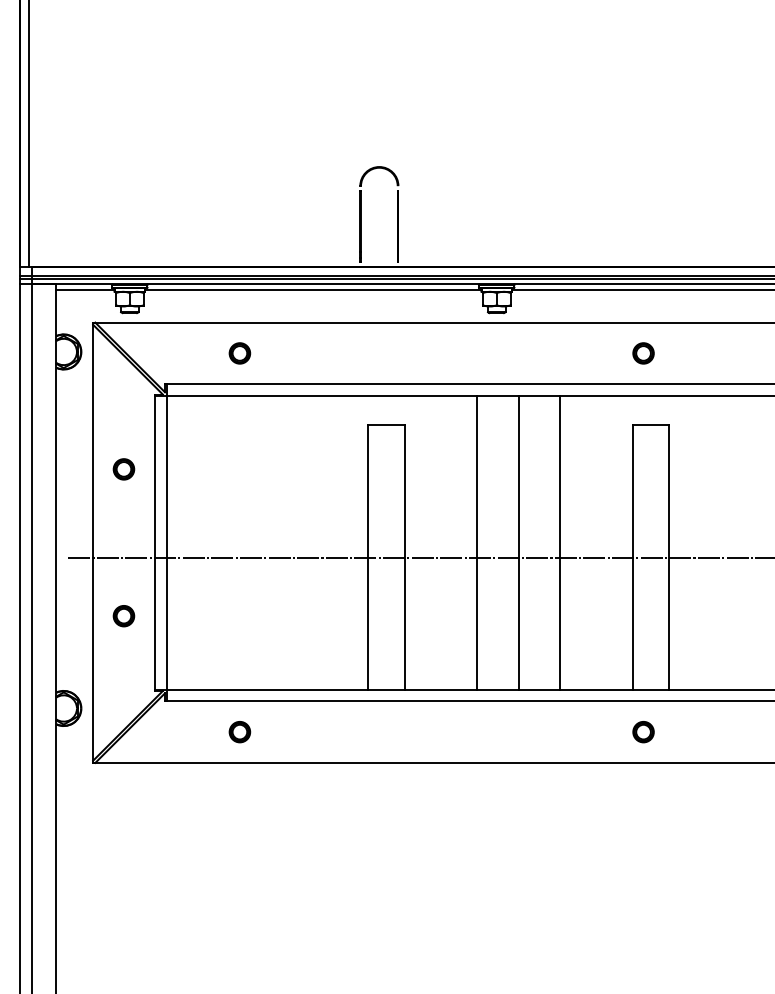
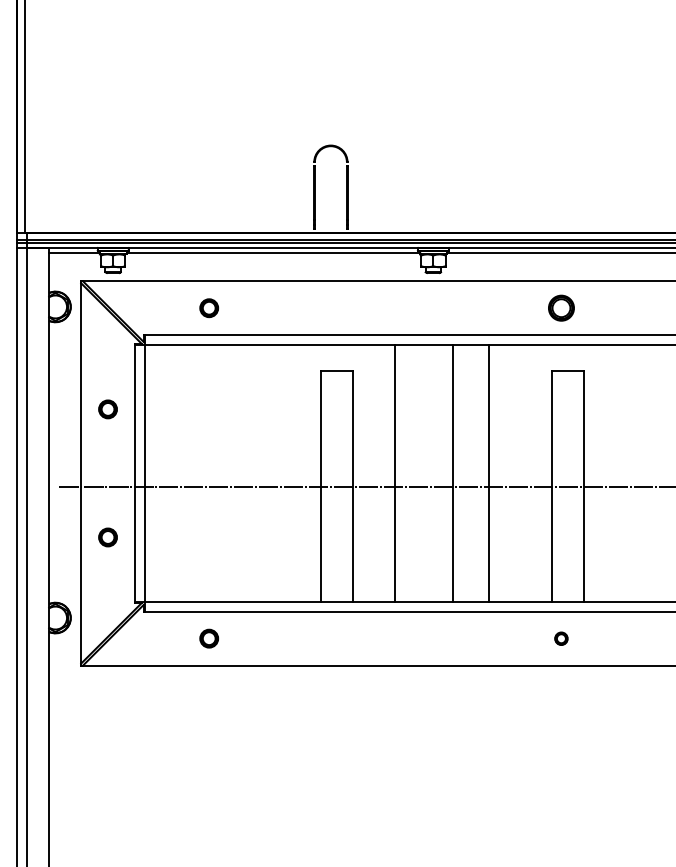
part: (643, 353) -> (561, 308), size x1.4
line: (477, 542) -> (394, 473), moved
part: (643, 732) -> (561, 638), size x0.7

